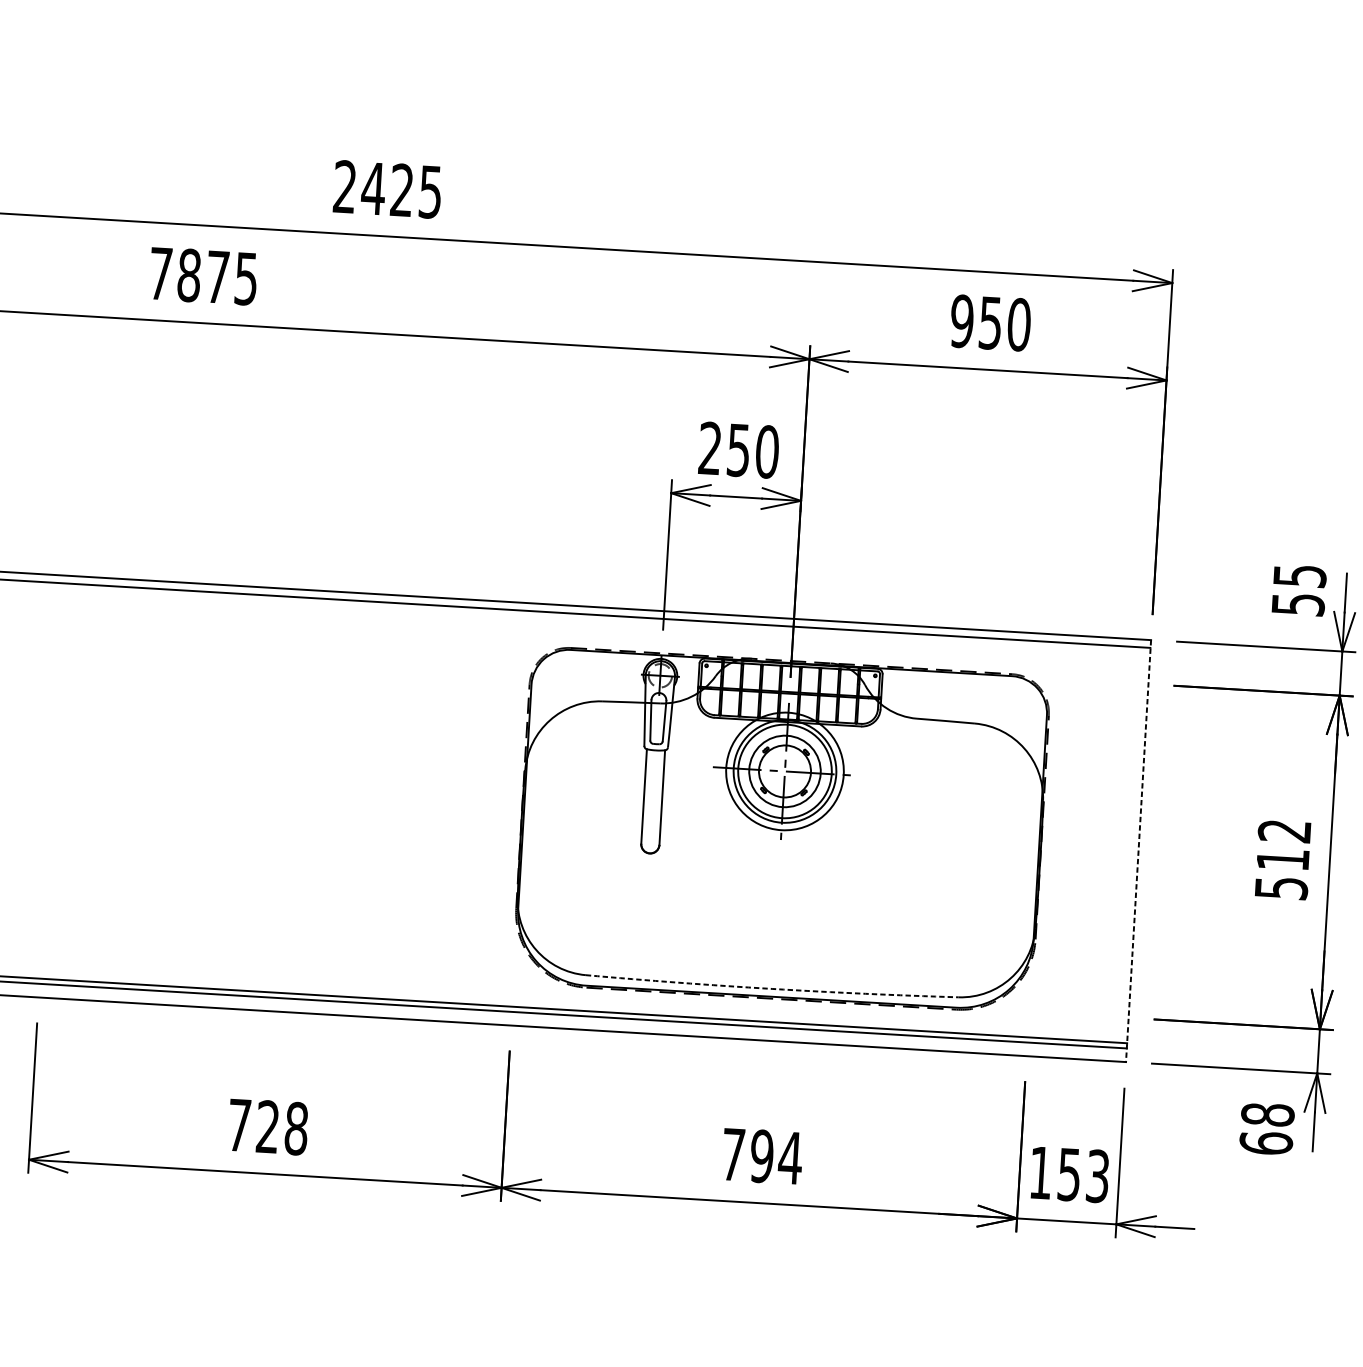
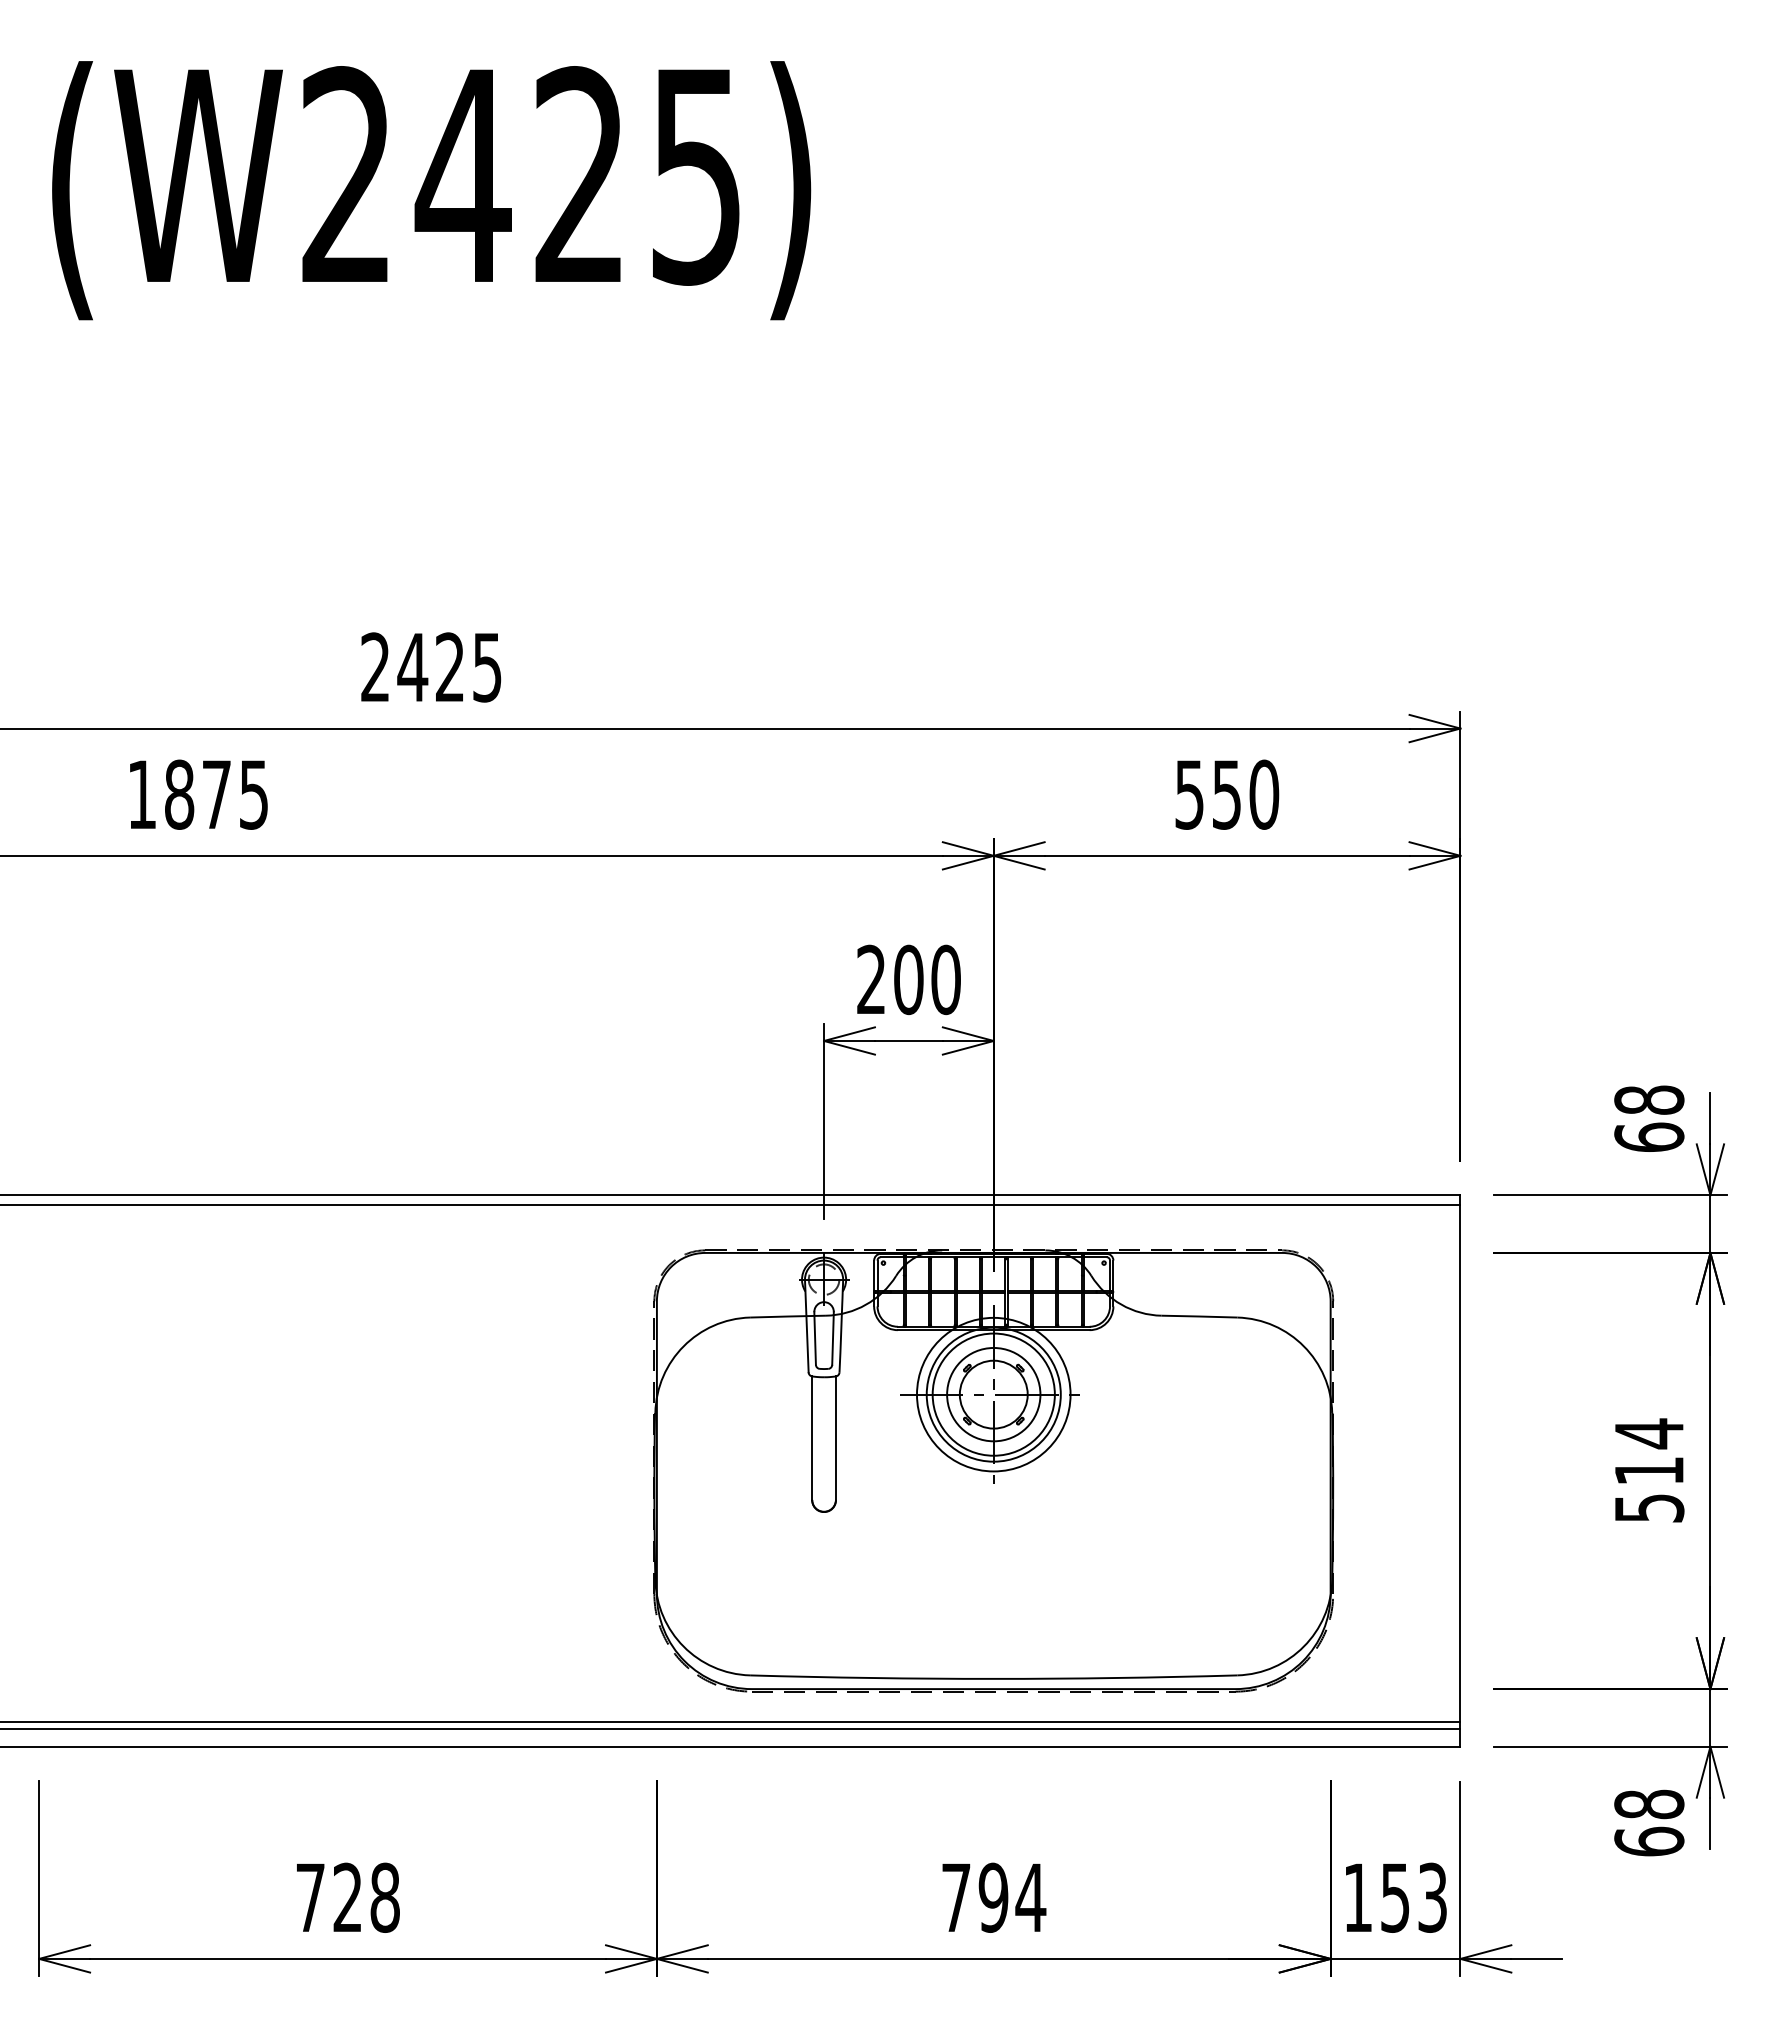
text: (160, 273) -> (141, 794), 7875 -> 1875
text: (962, 321) -> (1189, 794), 950 -> 550
text: (738, 449) -> (908, 979), 250 -> 200
text: (1299, 589) -> (1649, 1118), 55 -> 68
text: (1284, 830) -> (1648, 1433), 512 -> 514
line: (1138, 851) -> (1460, 1471), dashed -> solid
arc: (771, 988) -> (993, 1678), dashed -> solid

